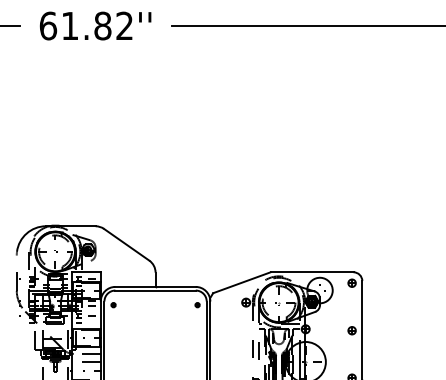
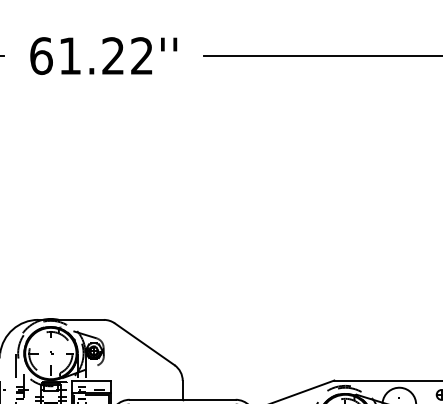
text: (102, 25) -> (112, 55), 61.82'' -> 61.22''

